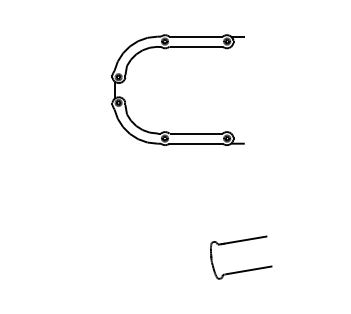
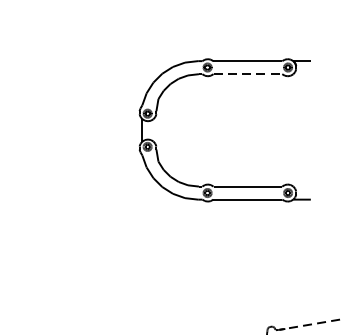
line: (196, 46) -> (248, 73), solid -> dashed
line: (243, 240) -> (309, 324), solid -> dashed

